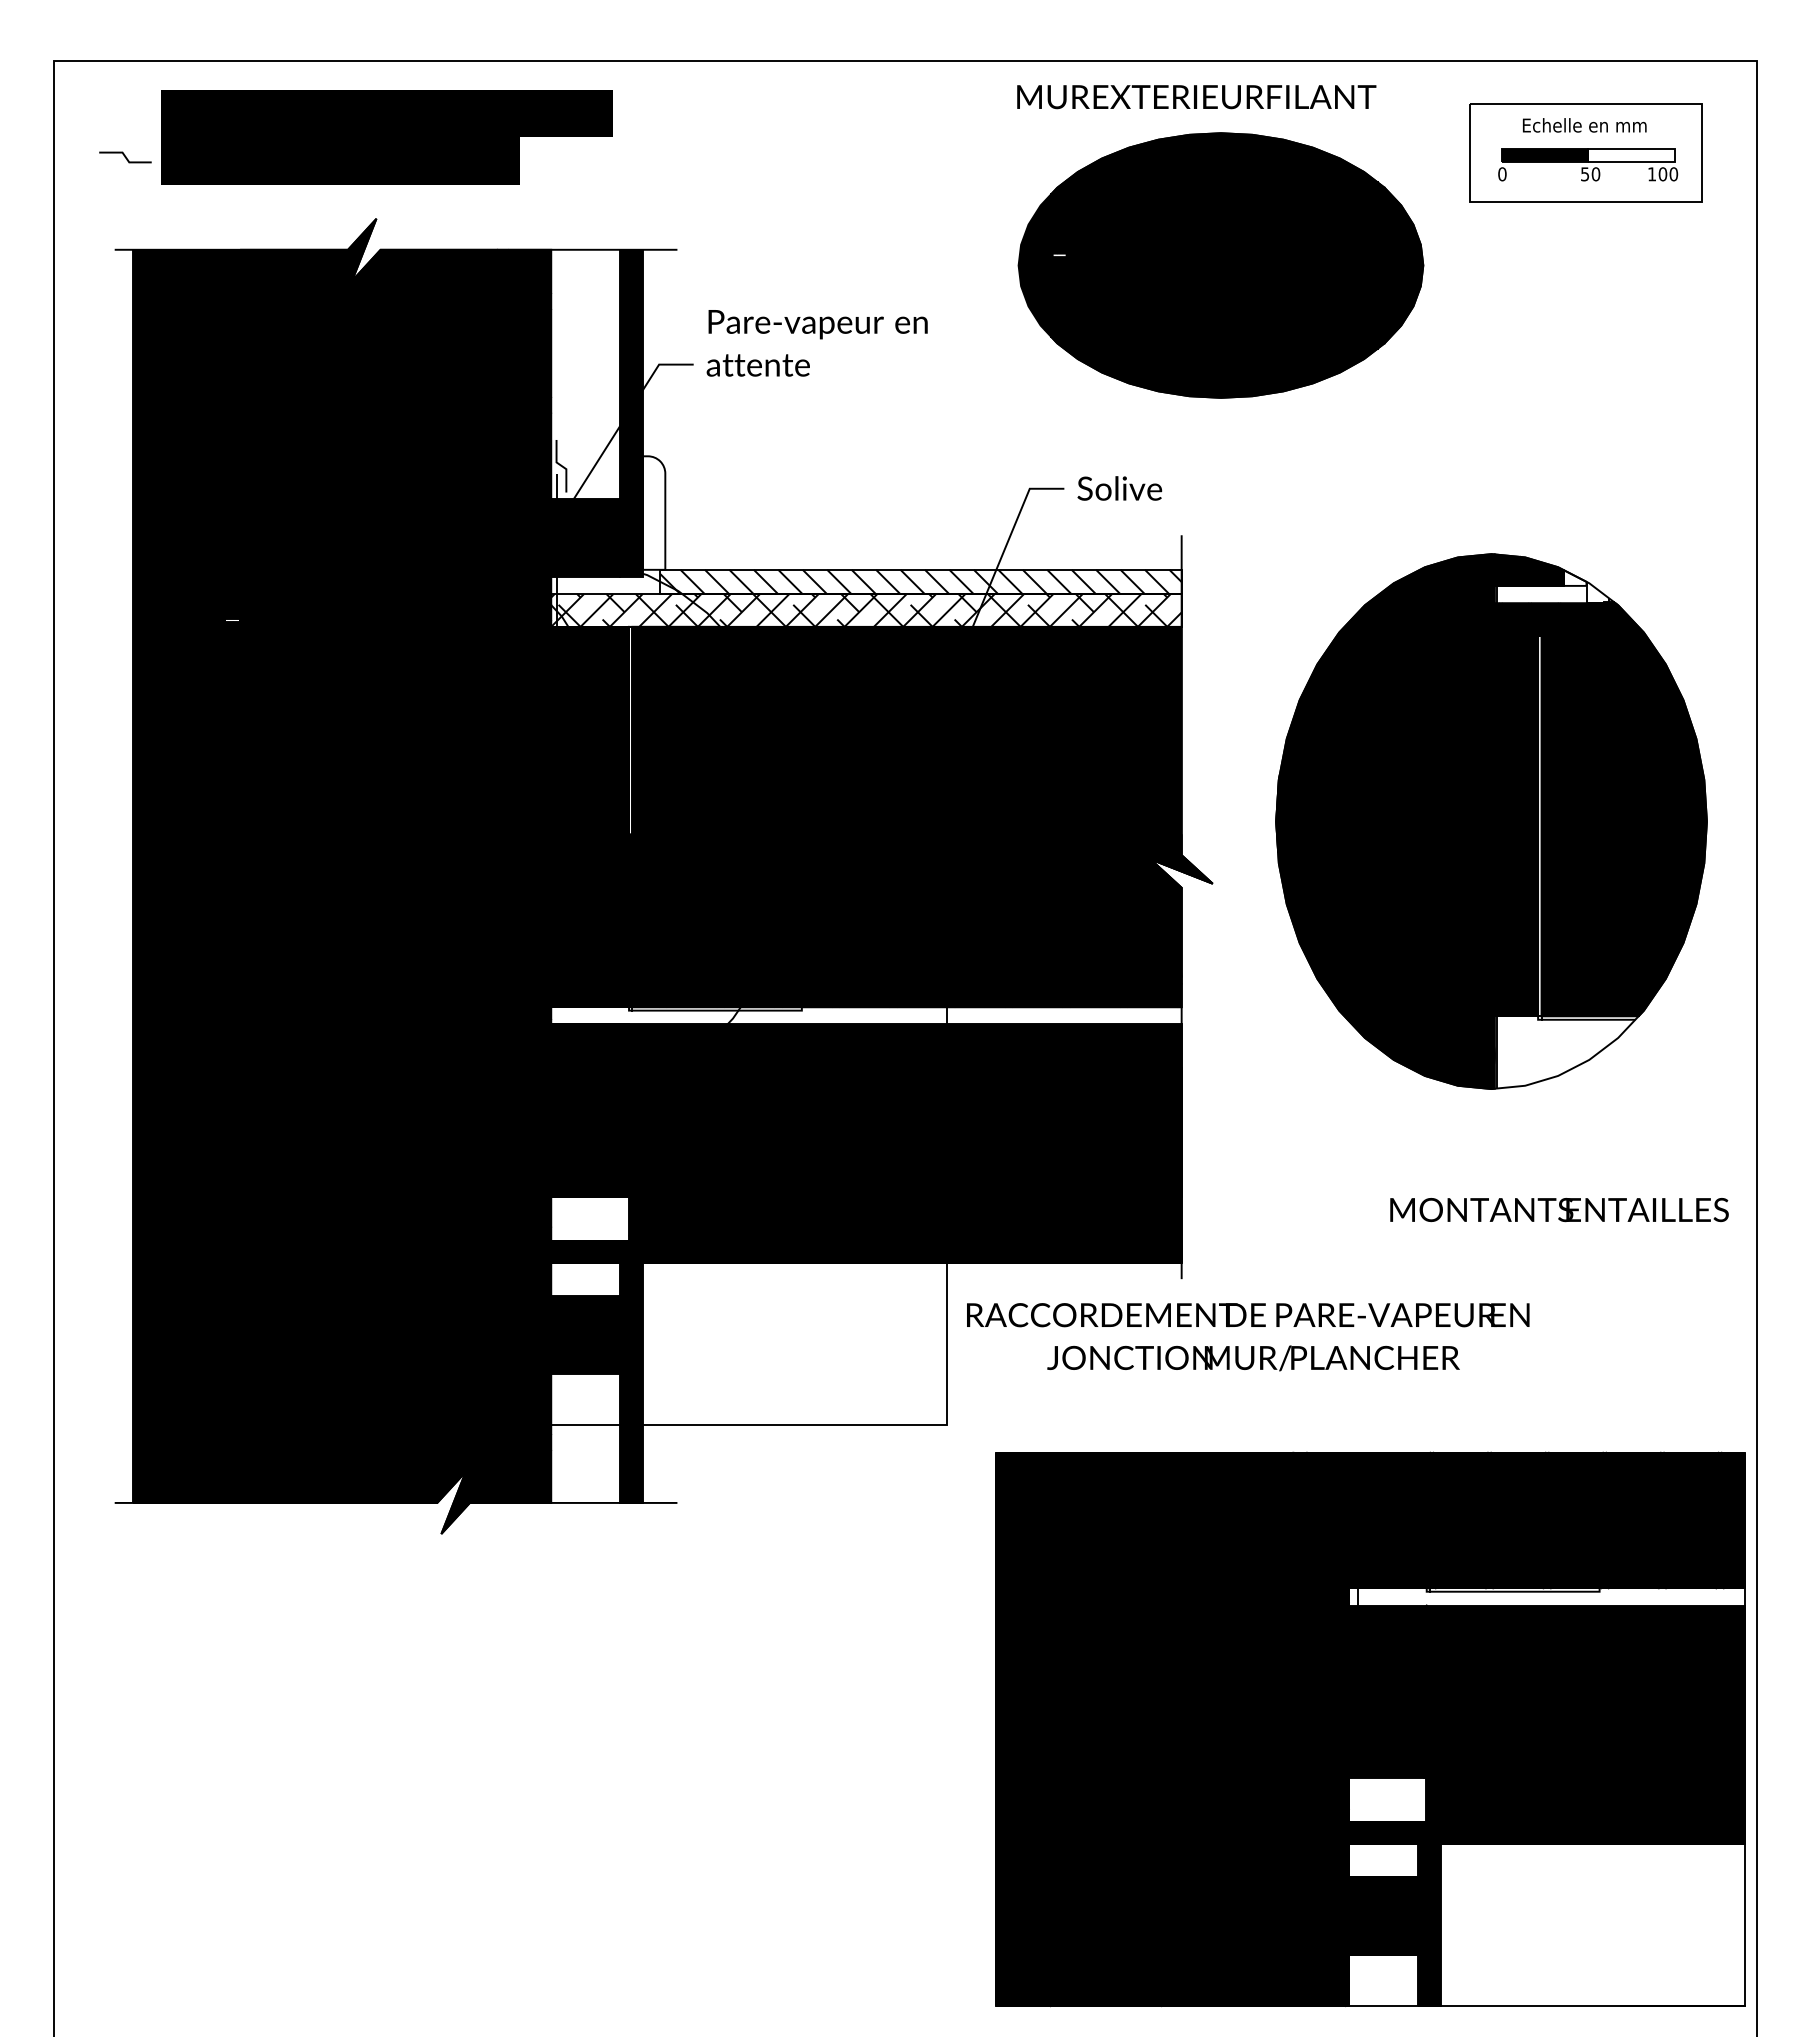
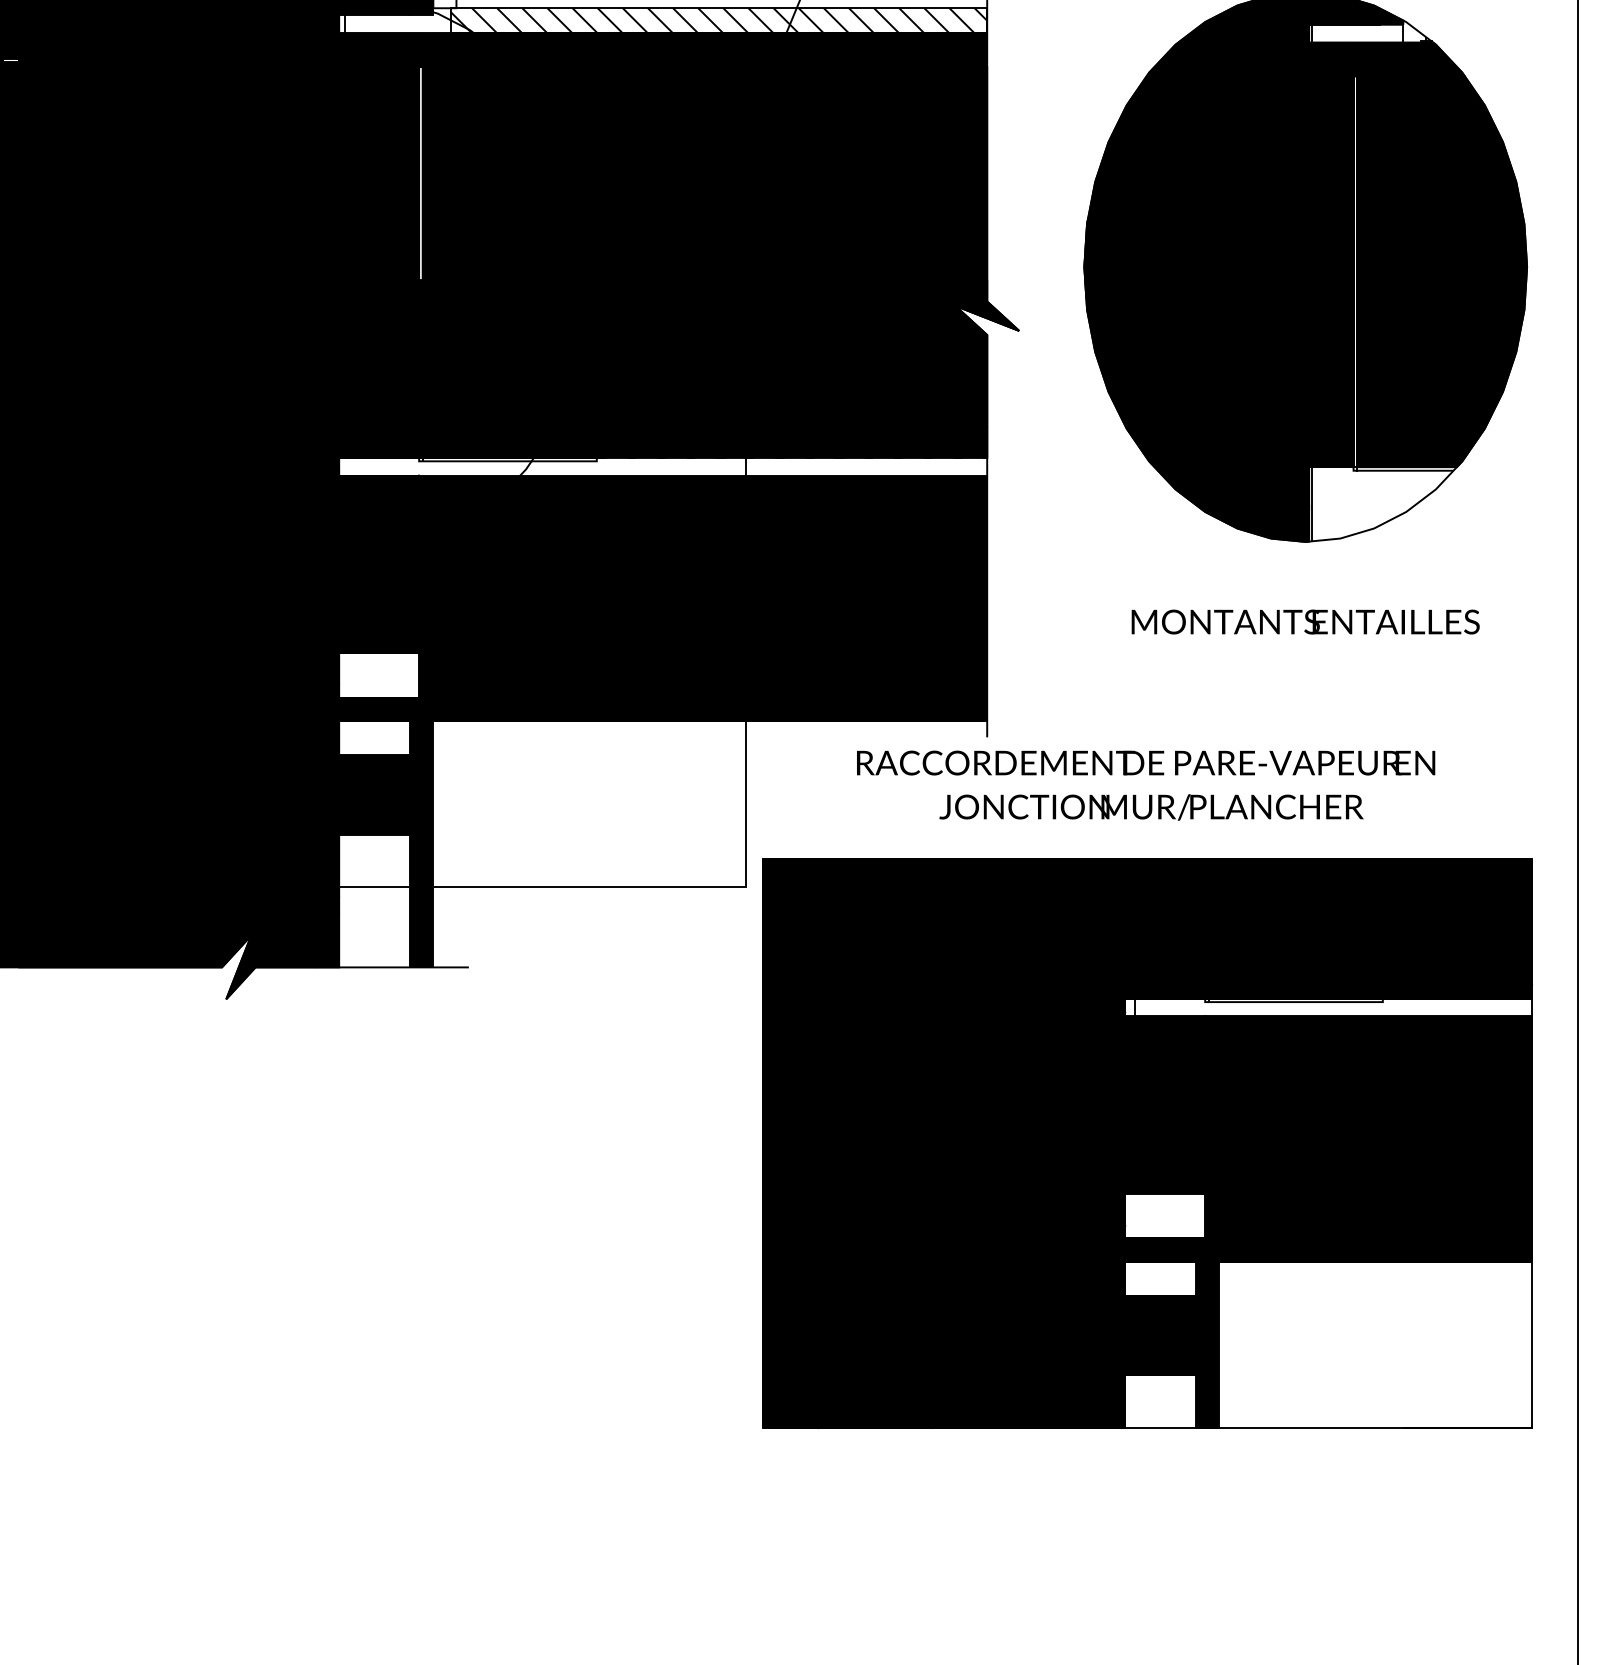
fill: (1575, 577) -> (1392, 16), added
fill: (866, 610) -> (663, 50), added
text: (1559, 1210) -> (1305, 622), moved
text: (1248, 1337) -> (1146, 786), moved
part: (1370, 1729) -> (1147, 1143), moved

